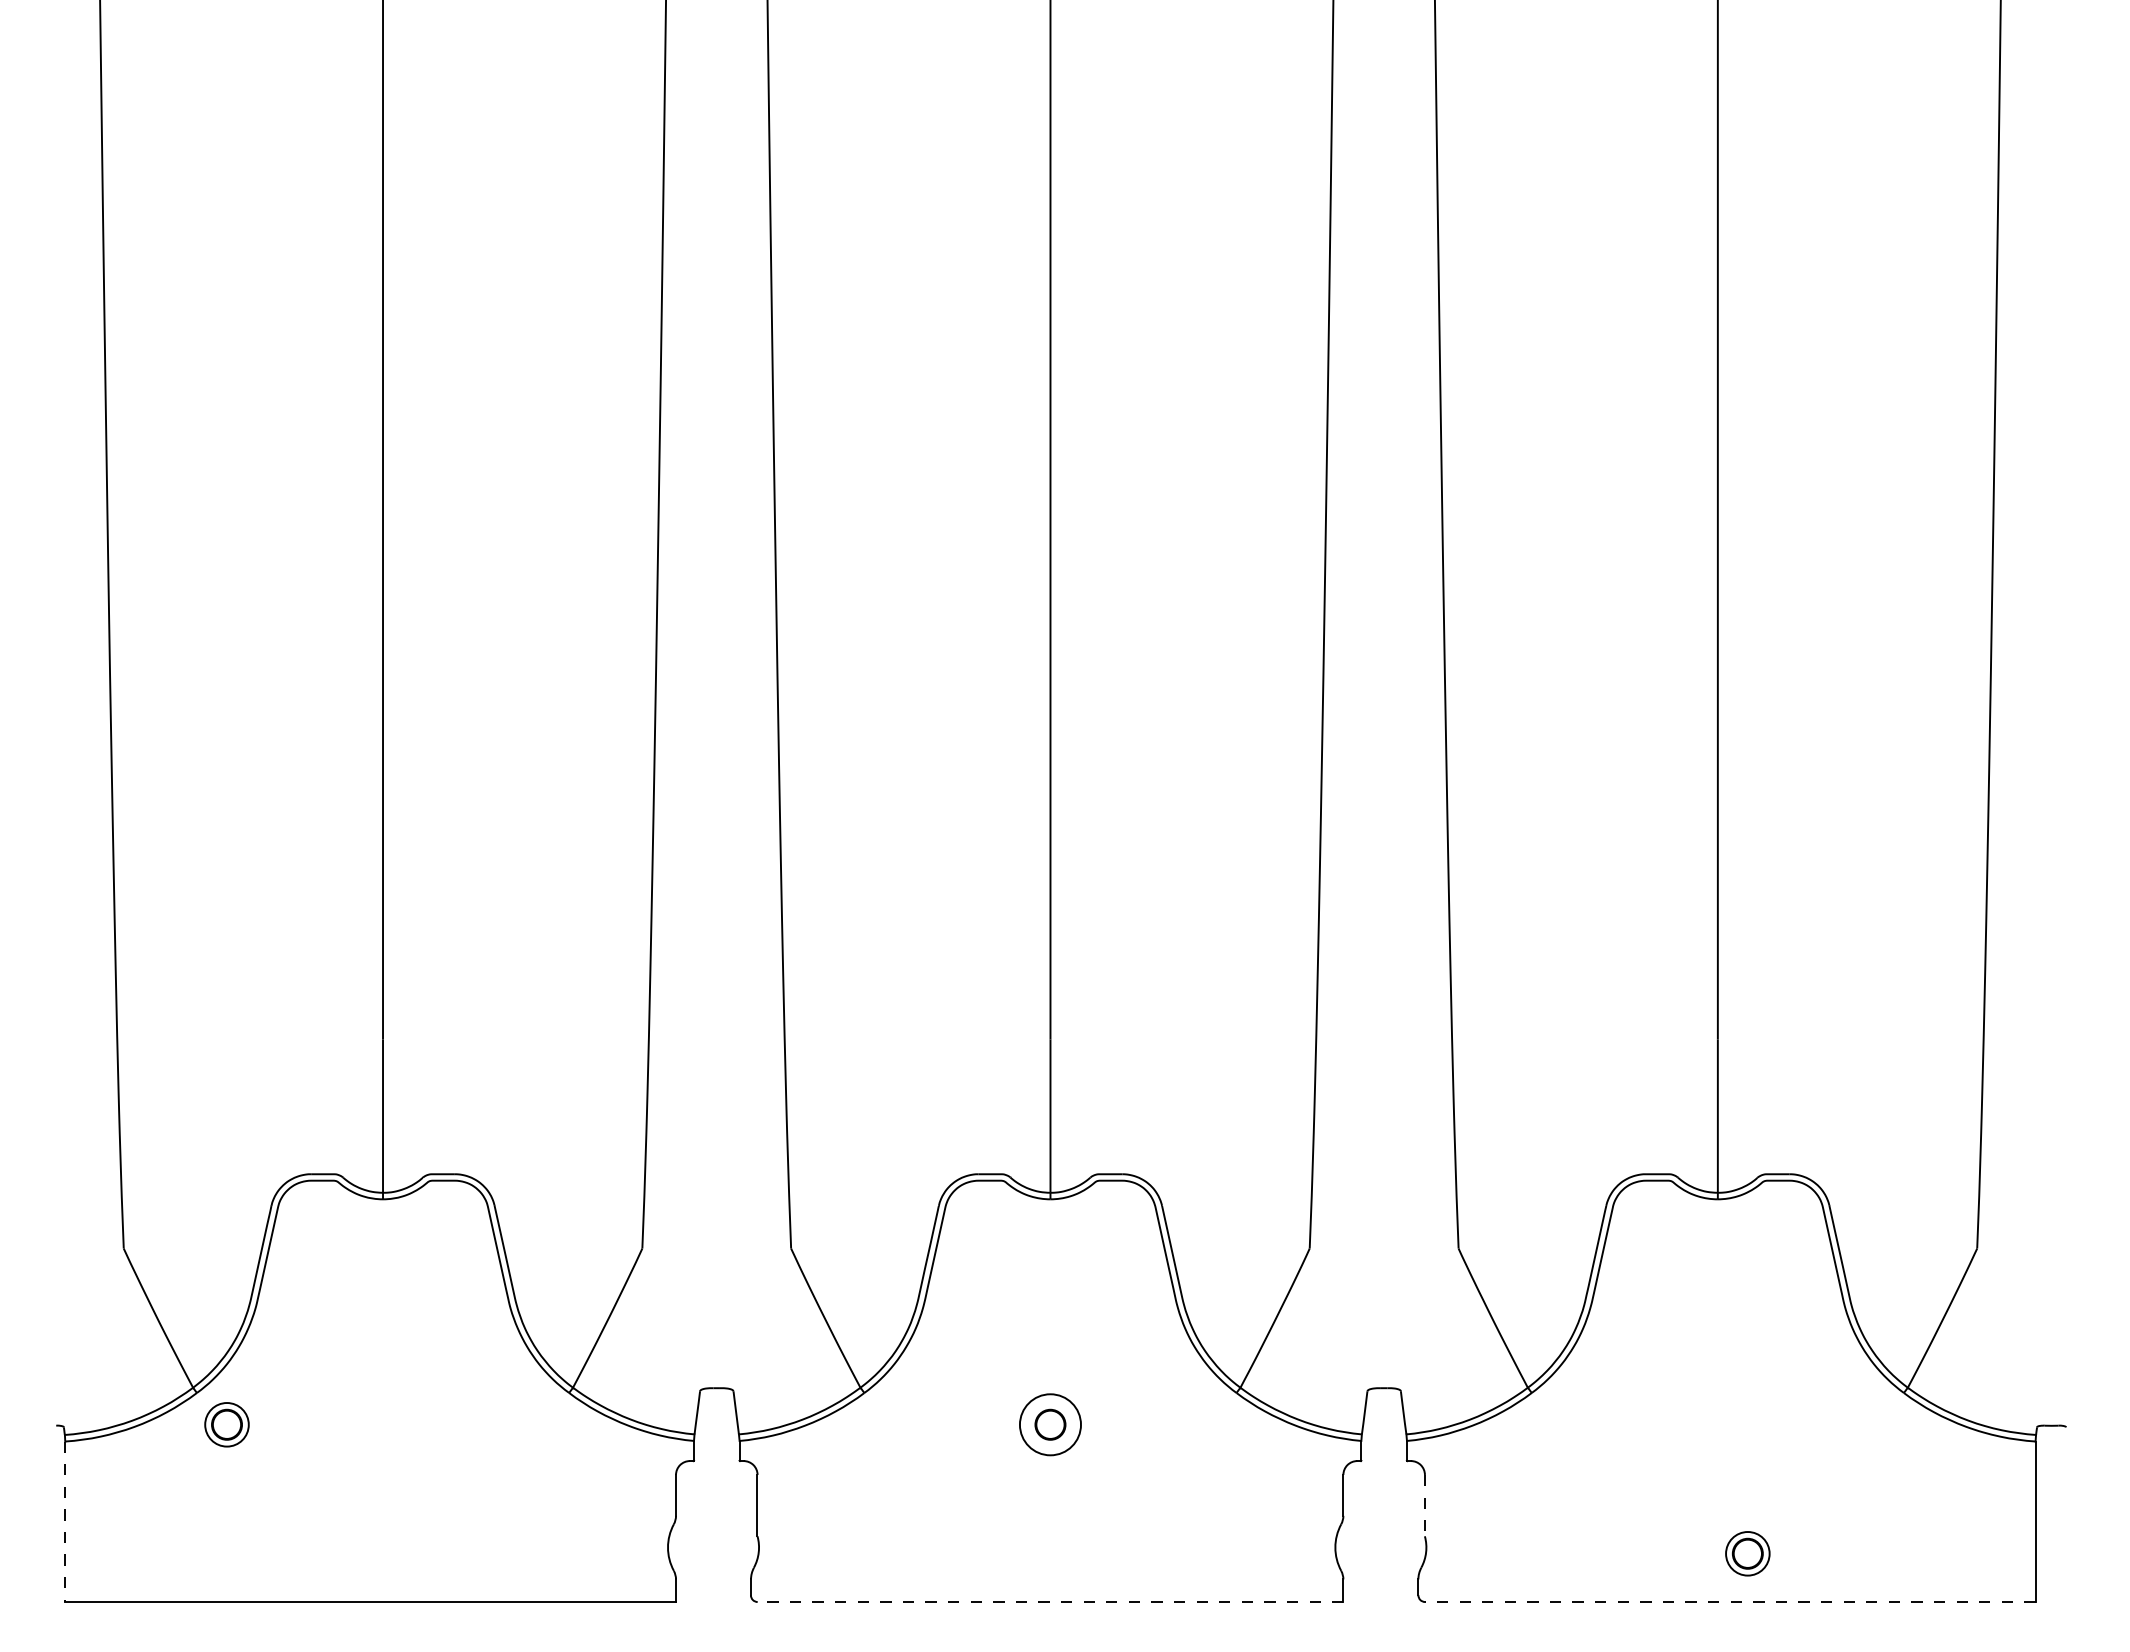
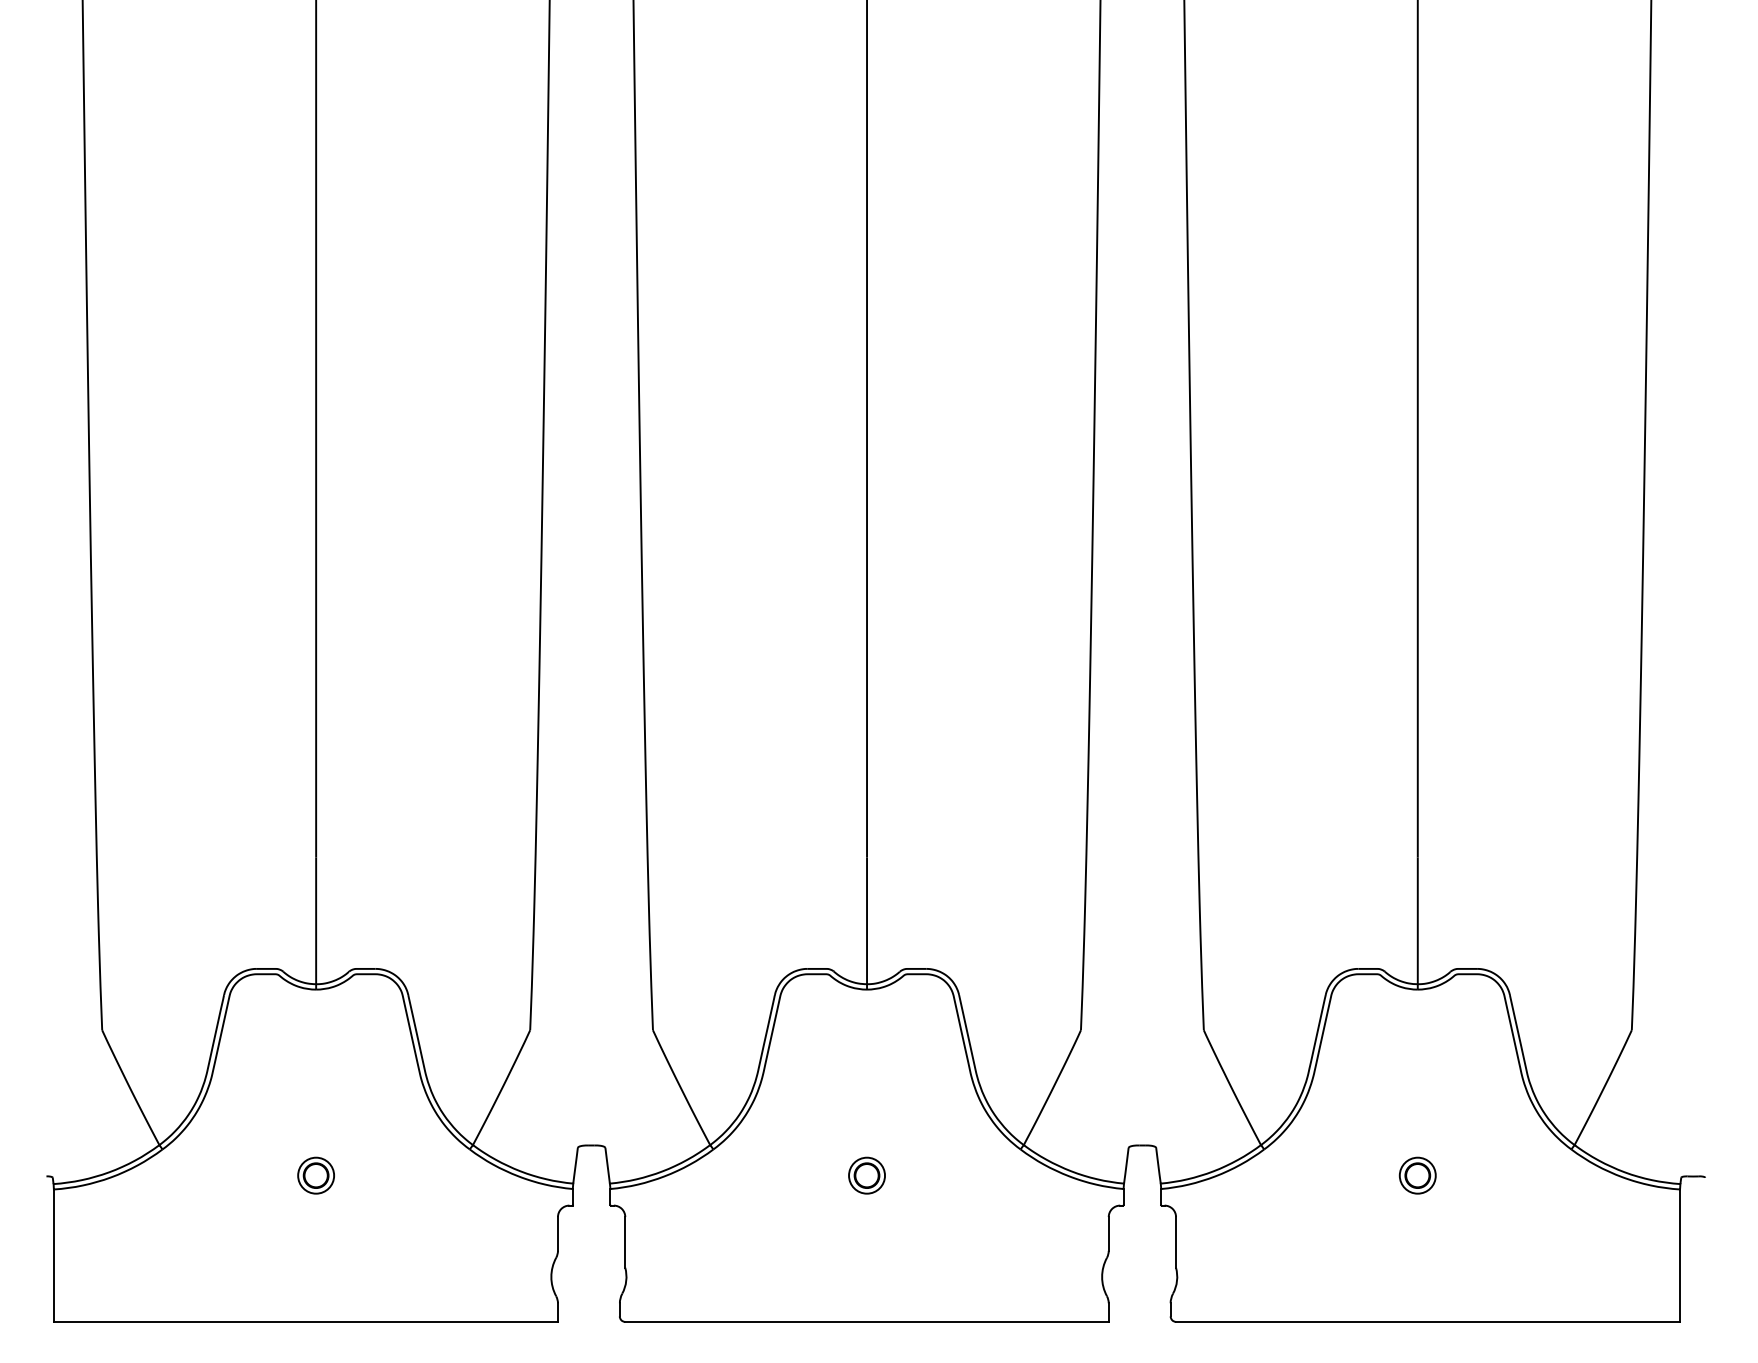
part: (226, 1424) -> (315, 1175), moved
circle: (1050, 1424) -> (867, 1175), size x0.71
line: (1424, 1505) -> (1175, 1242), dashed -> solid
line: (65, 1522) -> (54, 1256), dashed -> solid
part: (1747, 1553) -> (1417, 1175), moved
line: (1050, 1602) -> (867, 1322), dashed -> solid
line: (1729, 1602) -> (1427, 1322), dashed -> solid

